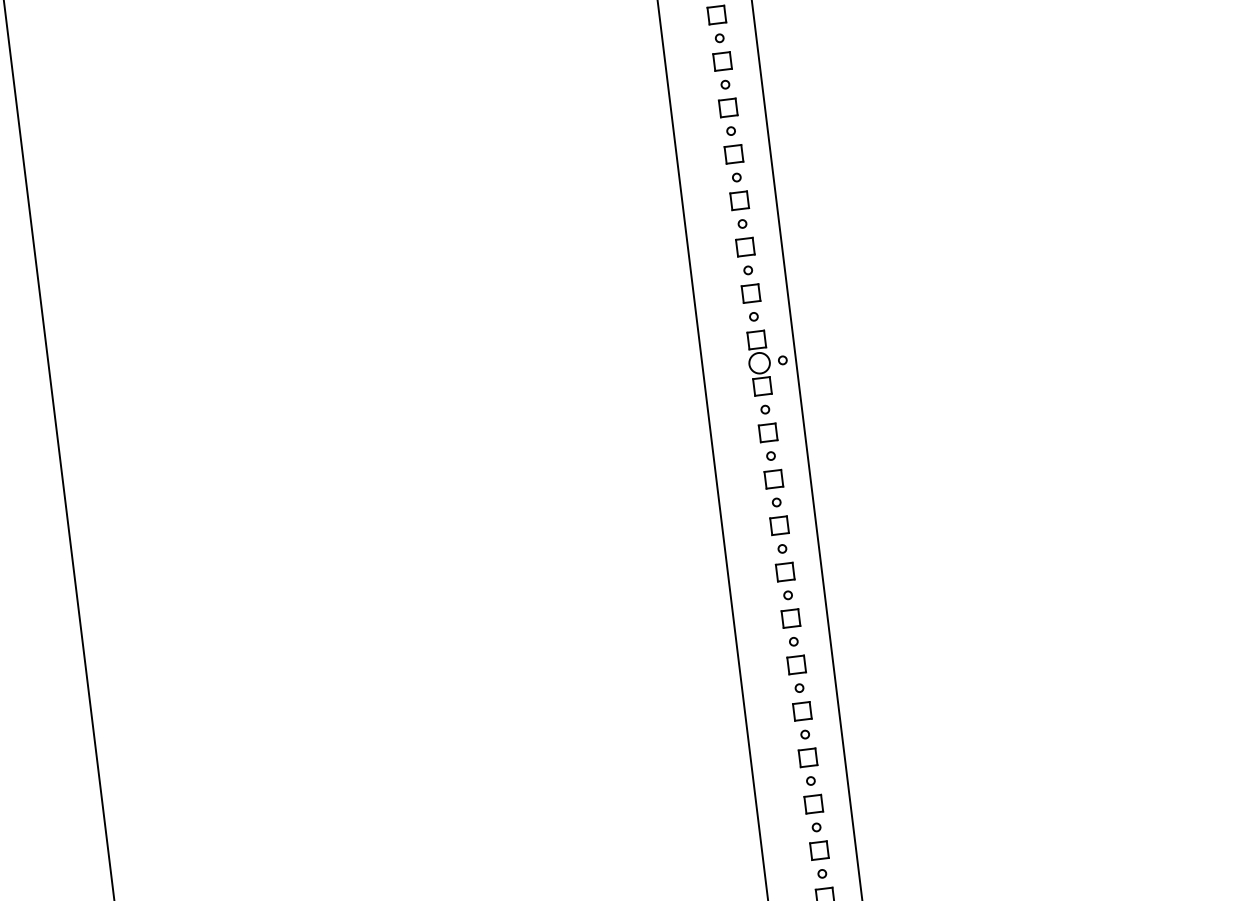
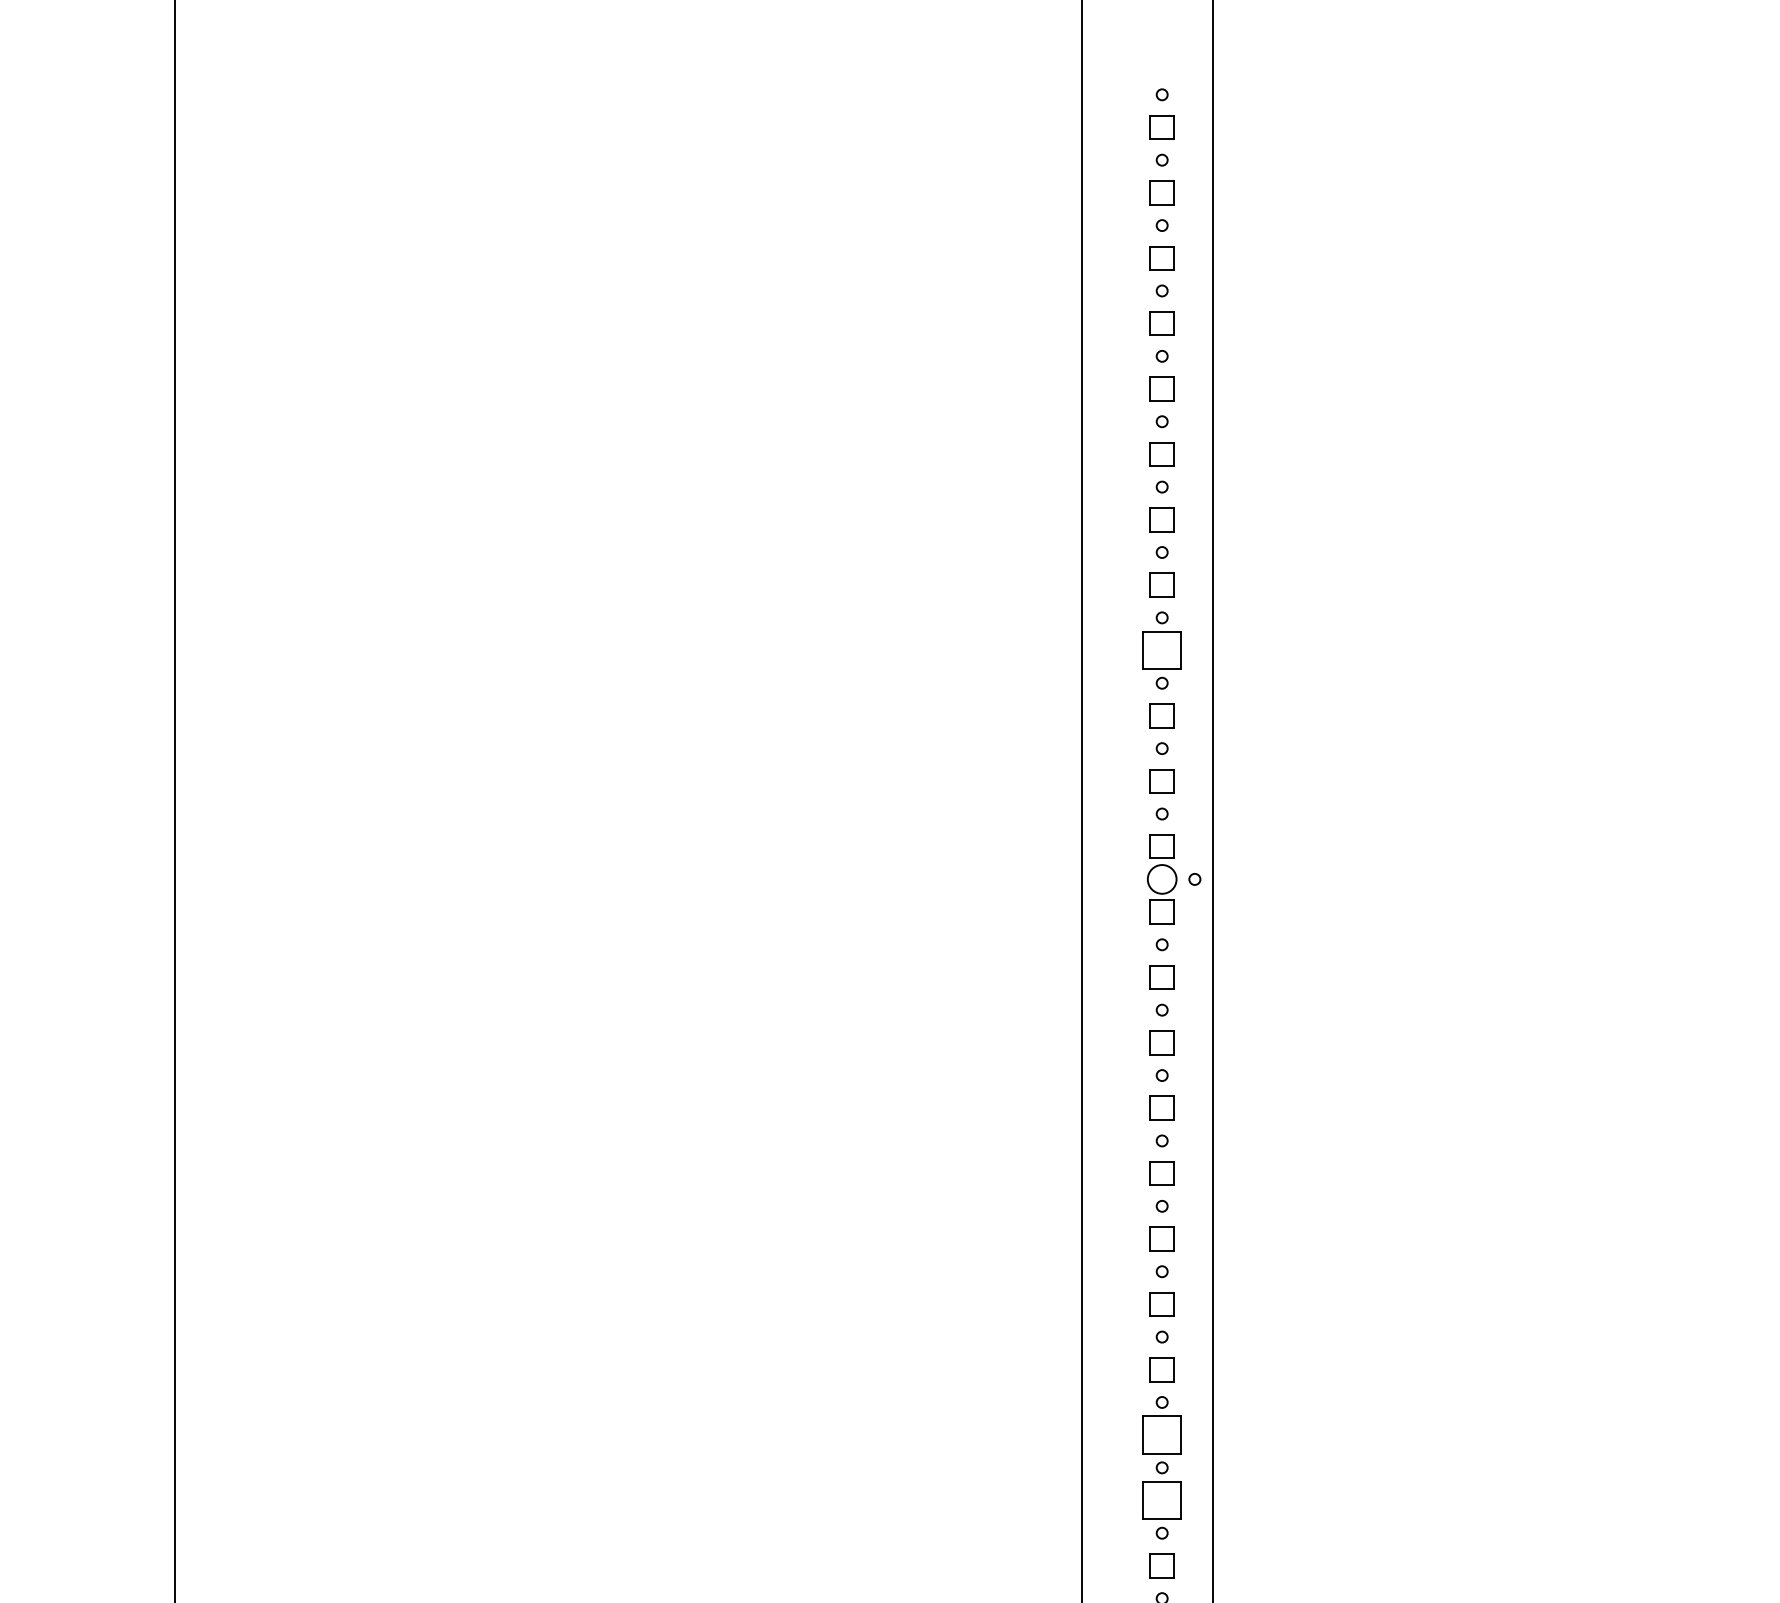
part: (739, 200) -> (1161, 650), size x1.6
part: (807, 757) -> (1161, 1434), size x1.6
part: (813, 804) -> (1161, 1500), size x1.6

